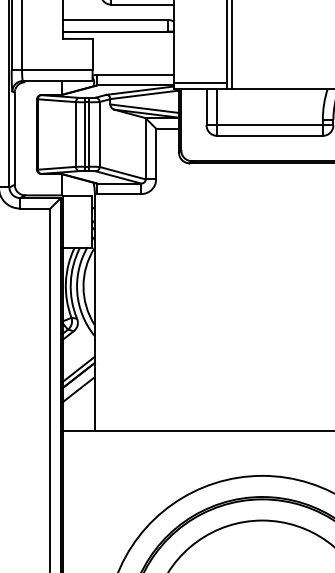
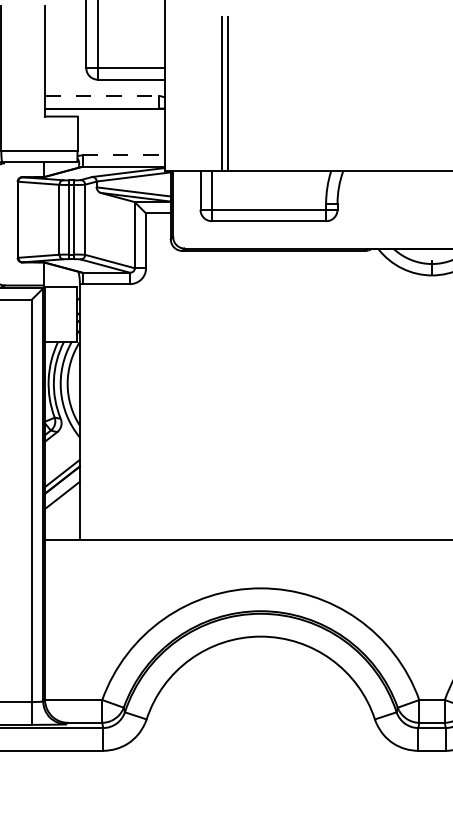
line: (115, 20) -> (102, 96), solid -> dashed
line: (136, 74) -> (124, 155), solid -> dashed
line: (200, 83) -> (193, 164), removed

